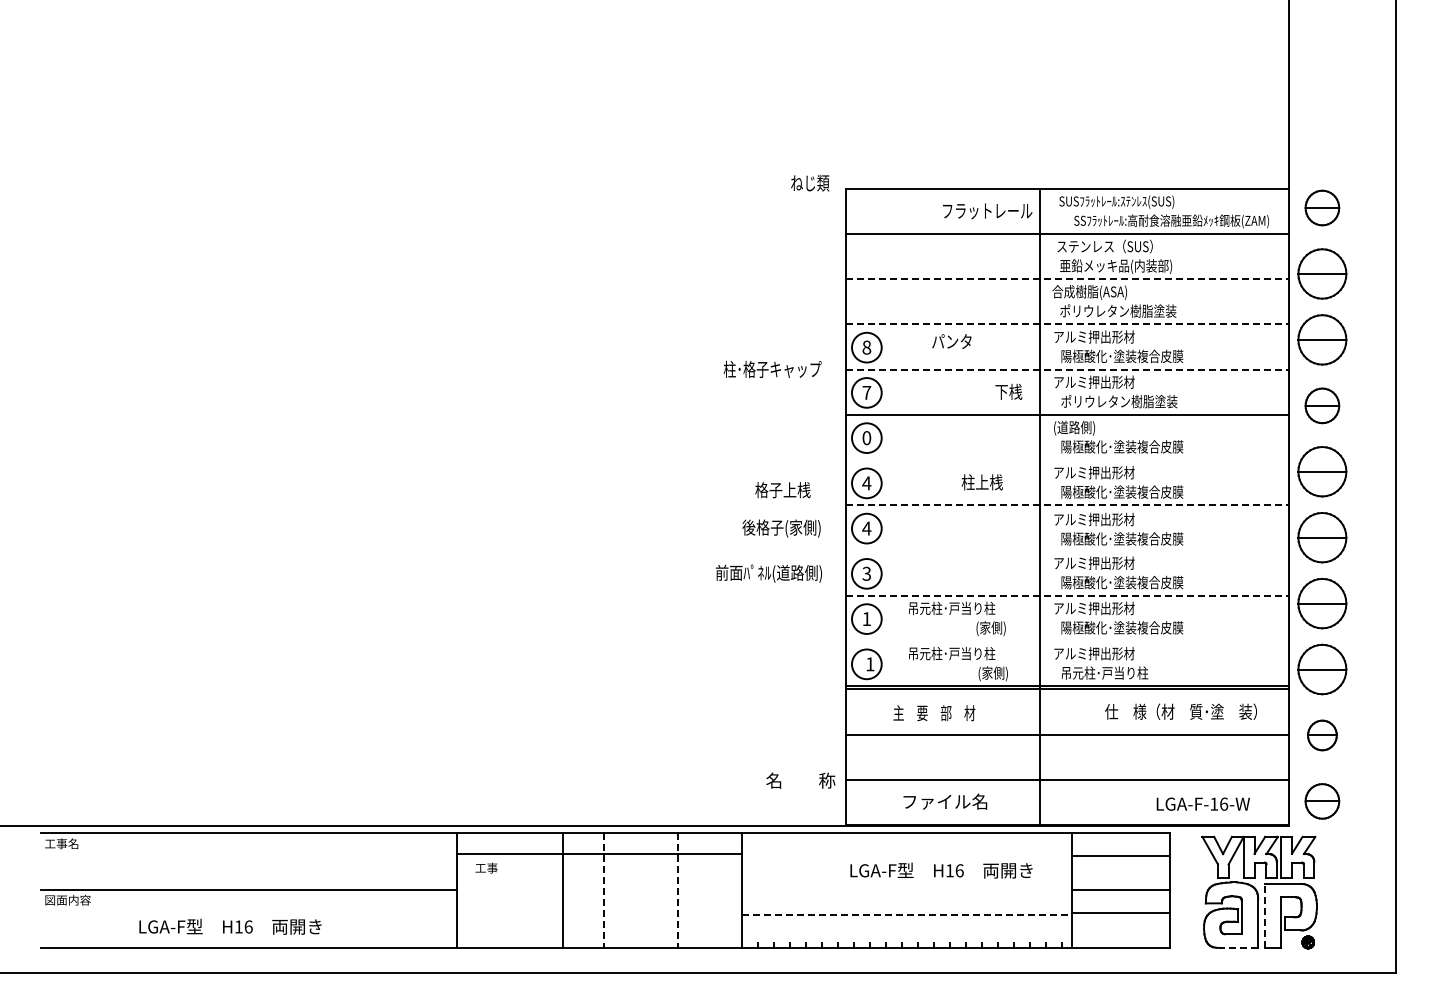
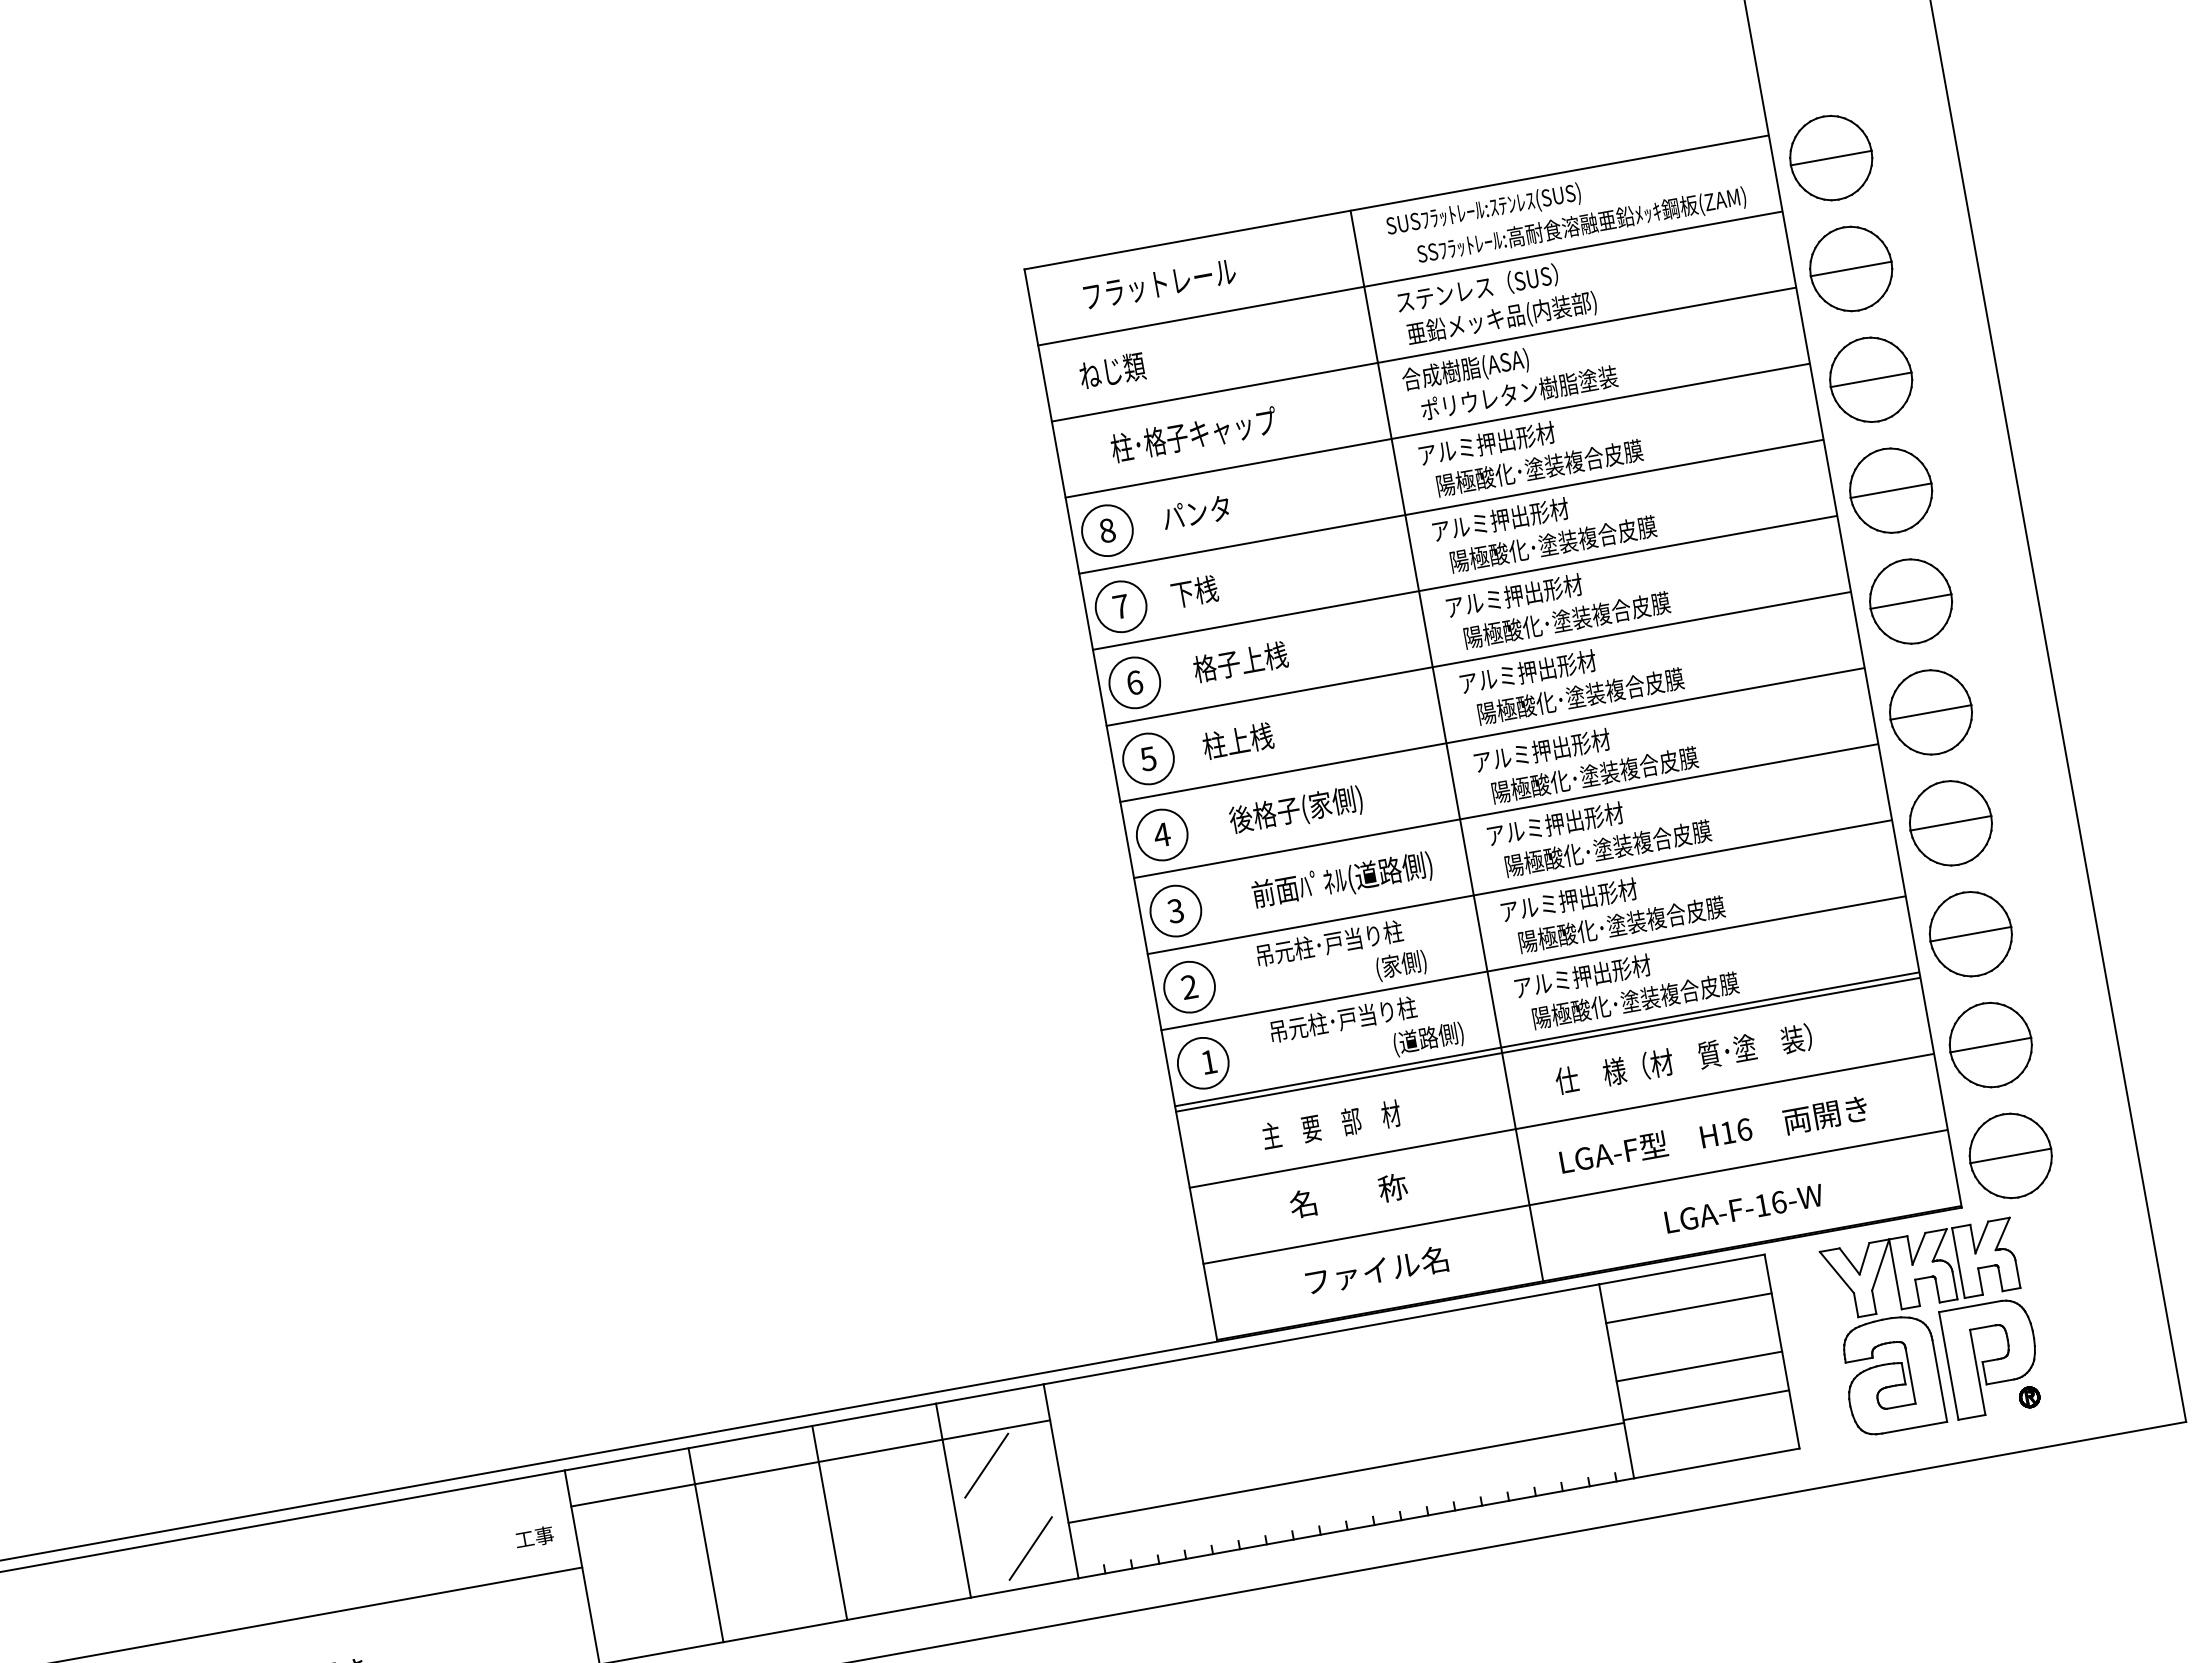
text: (810, 182) -> (1112, 369), moved
part: (1322, 207) -> (1831, 157), size x1.43
text: (987, 211) -> (1159, 284), moved
line: (1067, 279) -> (1424, 355), dashed -> solid
line: (1067, 324) -> (1437, 431), dashed -> solid
text: (951, 341) -> (1195, 512), moved
text: (772, 368) -> (1193, 433), moved
line: (1067, 369) -> (1451, 506), dashed -> solid
text: (1008, 391) -> (1194, 591), moved
text: (1122, 401) -> (1553, 543), ポリウレタン樹脂塗装 -> 陽極酸化･塗装複合皮膜
part: (1322, 405) -> (1891, 490), size x1.43
text: (1094, 427) -> (1514, 596), (道路側) -> アルミ押出形材
text: (866, 437) -> (1134, 681), 0 -> 6
line: (1067, 459) -> (1478, 658), added
text: (981, 482) -> (1236, 741), moved
text: (866, 483) -> (1147, 759), 4 -> 5
text: (782, 490) -> (1239, 662), moved
line: (1067, 505) -> (1492, 735), dashed -> solid
text: (781, 528) -> (1296, 810), moved
line: (1067, 550) -> (1506, 811), added
text: (768, 573) -> (1341, 880), moved
line: (1067, 595) -> (1519, 886), dashed -> solid
text: (866, 618) -> (1188, 986), 1 -> 2
line: (1067, 640) -> (1533, 962), added
text: (1122, 672) -> (1635, 999), 吊元柱･戸当り柱 -> 陽極酸化･塗装複合皮膜
text: (1000, 673) -> (1430, 1038), (家側) -> (道路側)
text: (1180, 711) -> (1682, 1058), moved
part: (1322, 735) -> (1991, 1045), size x1.67
text: (800, 780) -> (1347, 1195), moved
part: (1322, 801) -> (2011, 1156), size x1.43
text: (1202, 803) -> (1742, 1207), moved
text: (486, 867) -> (534, 1536), moved
text: (941, 870) -> (1713, 1134), moved
line: (700, 873) -> (986, 1465), added
line: (563, 890) -> (706, 1545), moved
line: (604, 890) -> (830, 1522), dashed -> solid
line: (677, 890) -> (953, 1500), dashed -> solid
line: (907, 915) -> (1347, 1473), dashed -> solid
line: (1264, 915) -> (1947, 1365), dashed -> solid
line: (716, 925) -> (1029, 1547), added
line: (1238, 947) -> (1913, 1427), dashed -> solid

